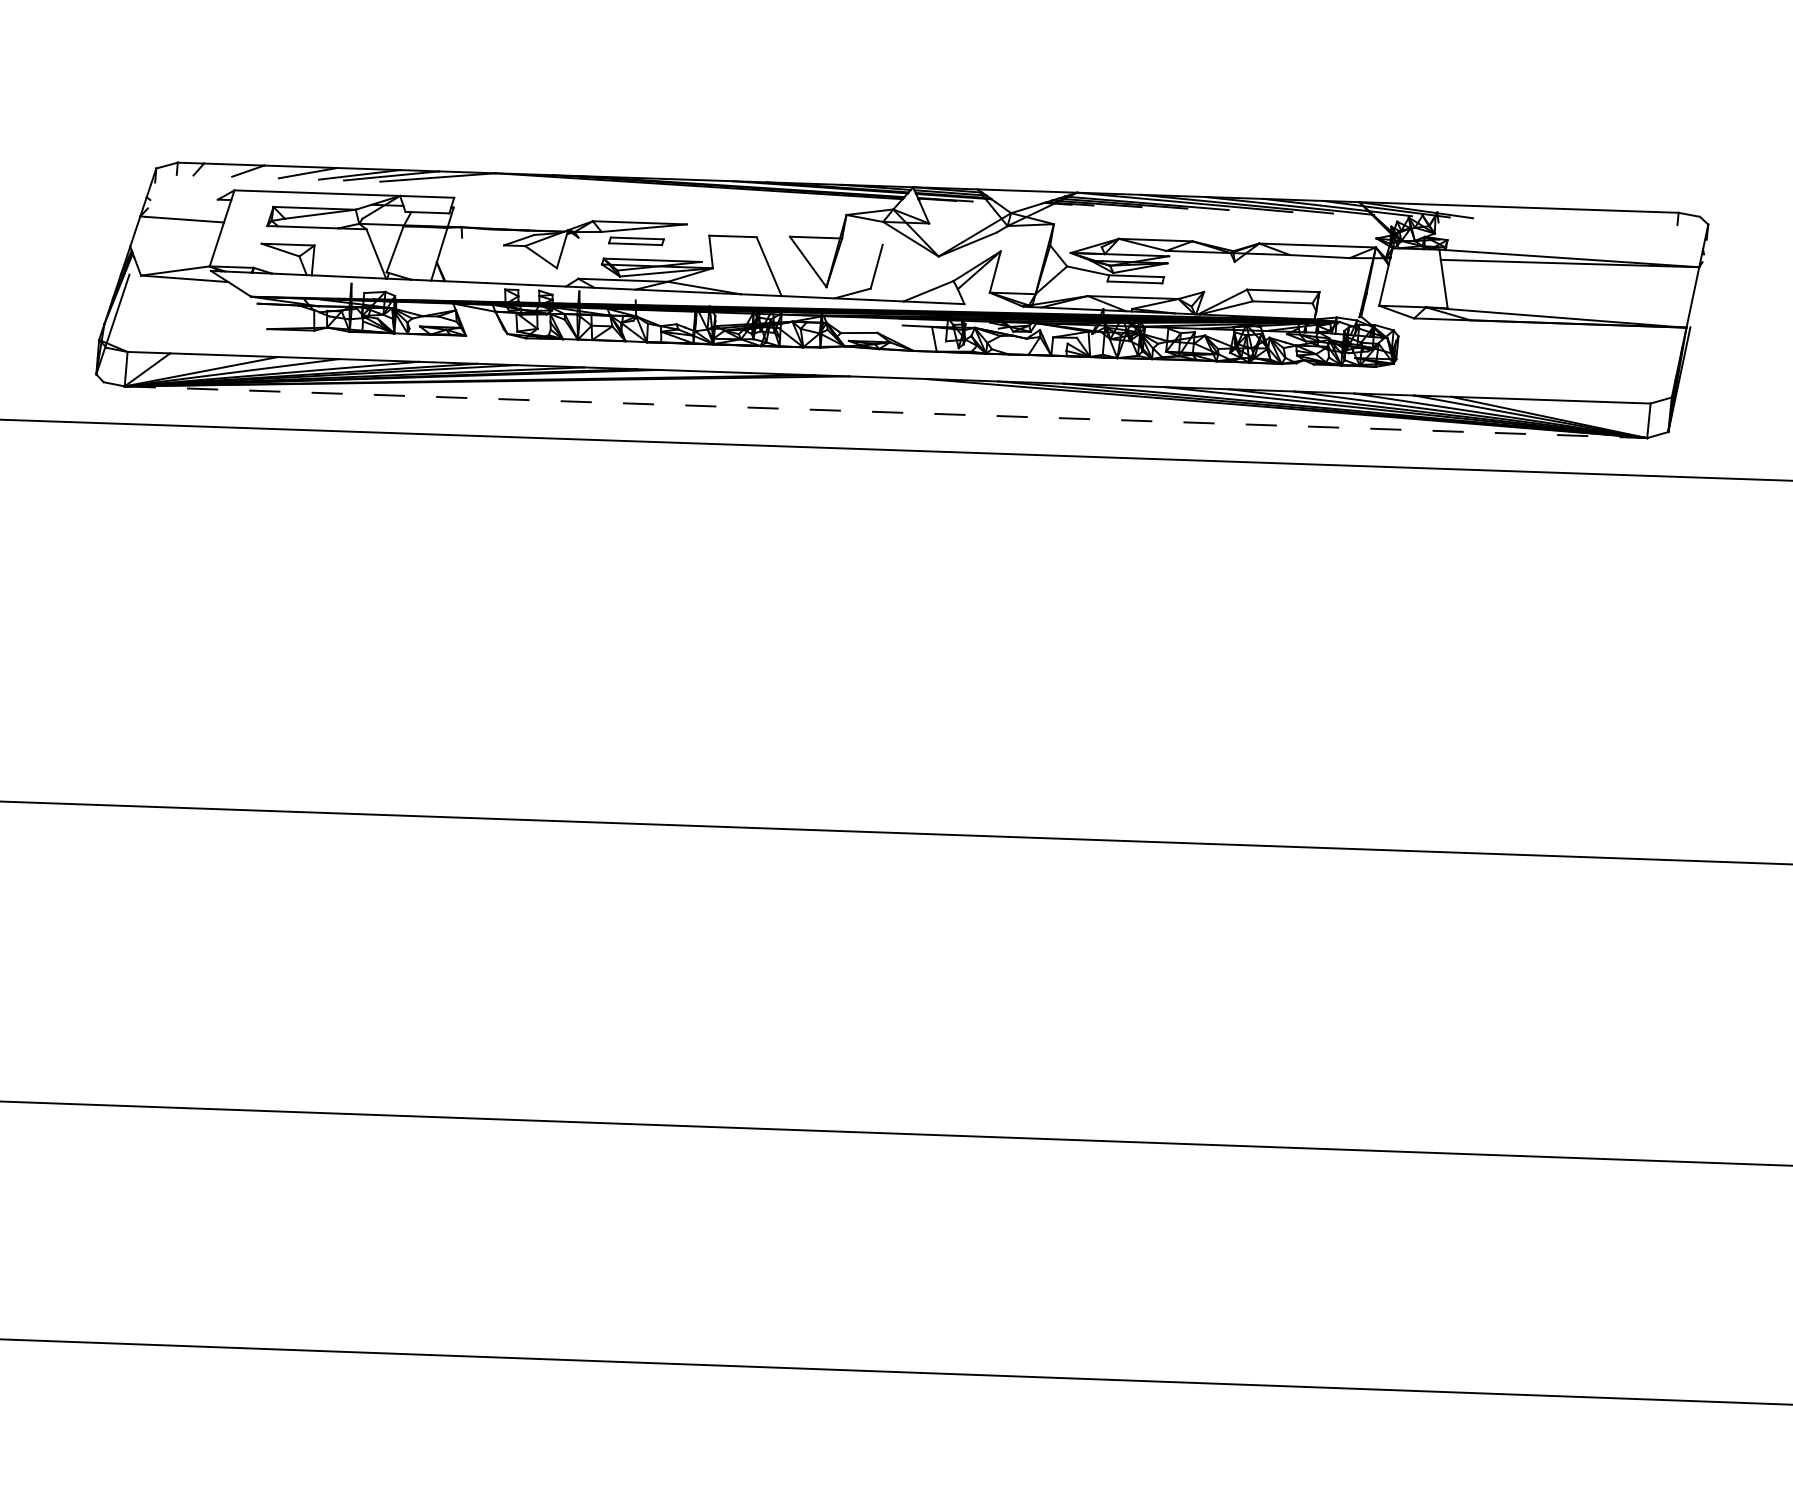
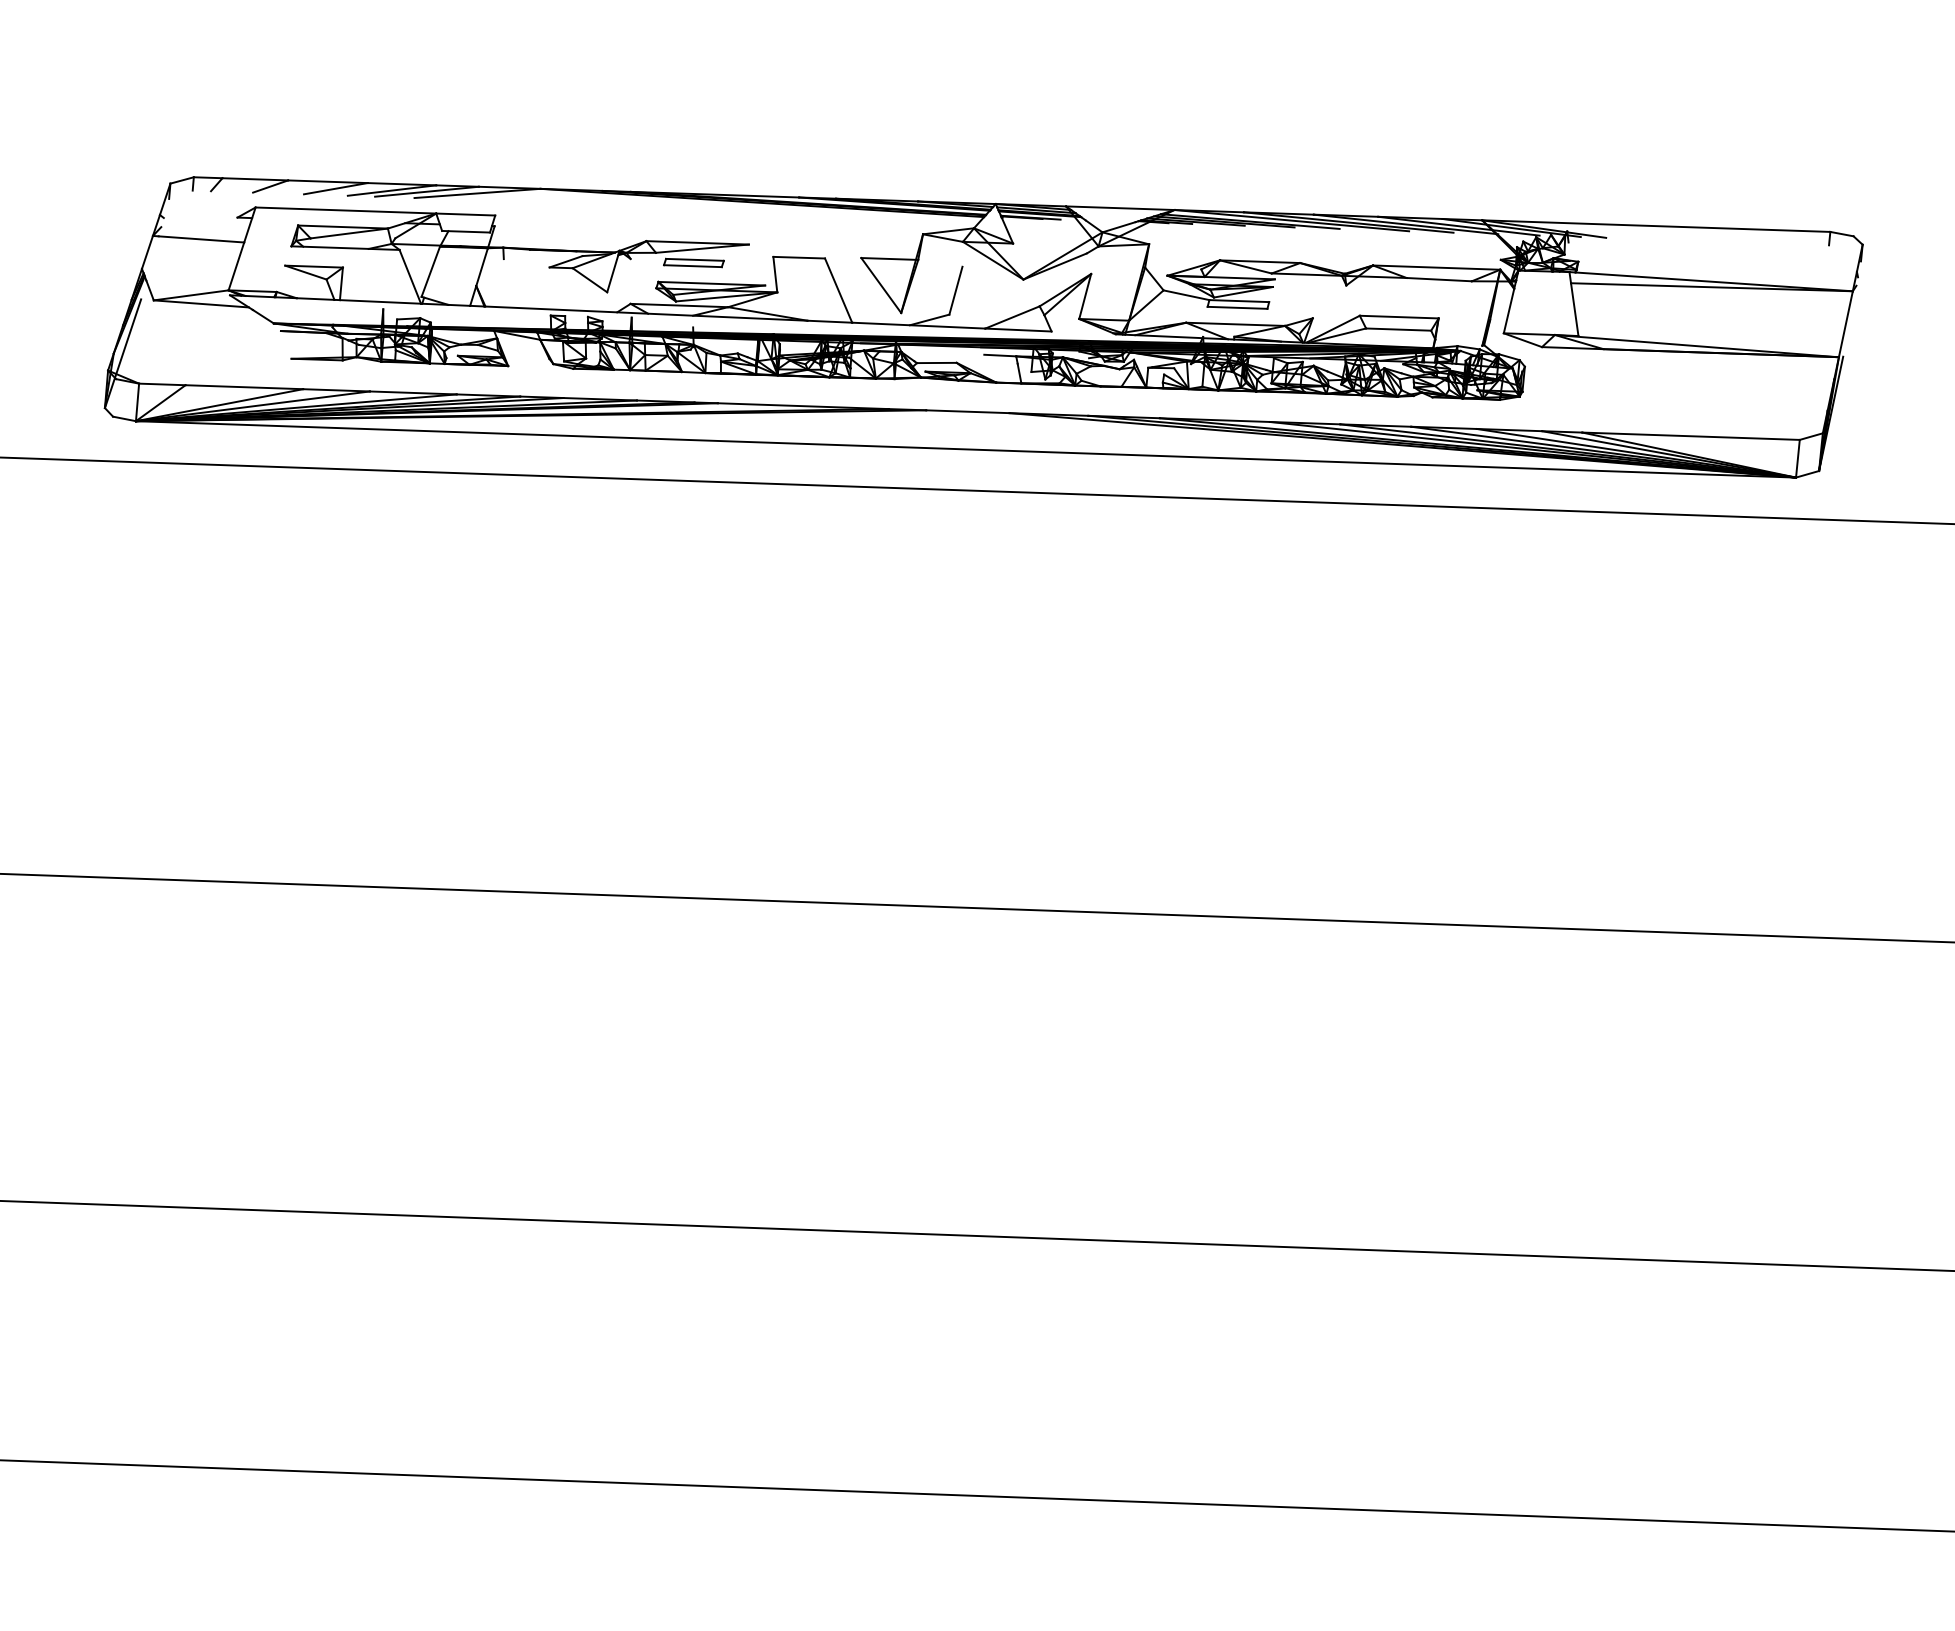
line: (886, 412) -> (966, 449), dashed -> solid

